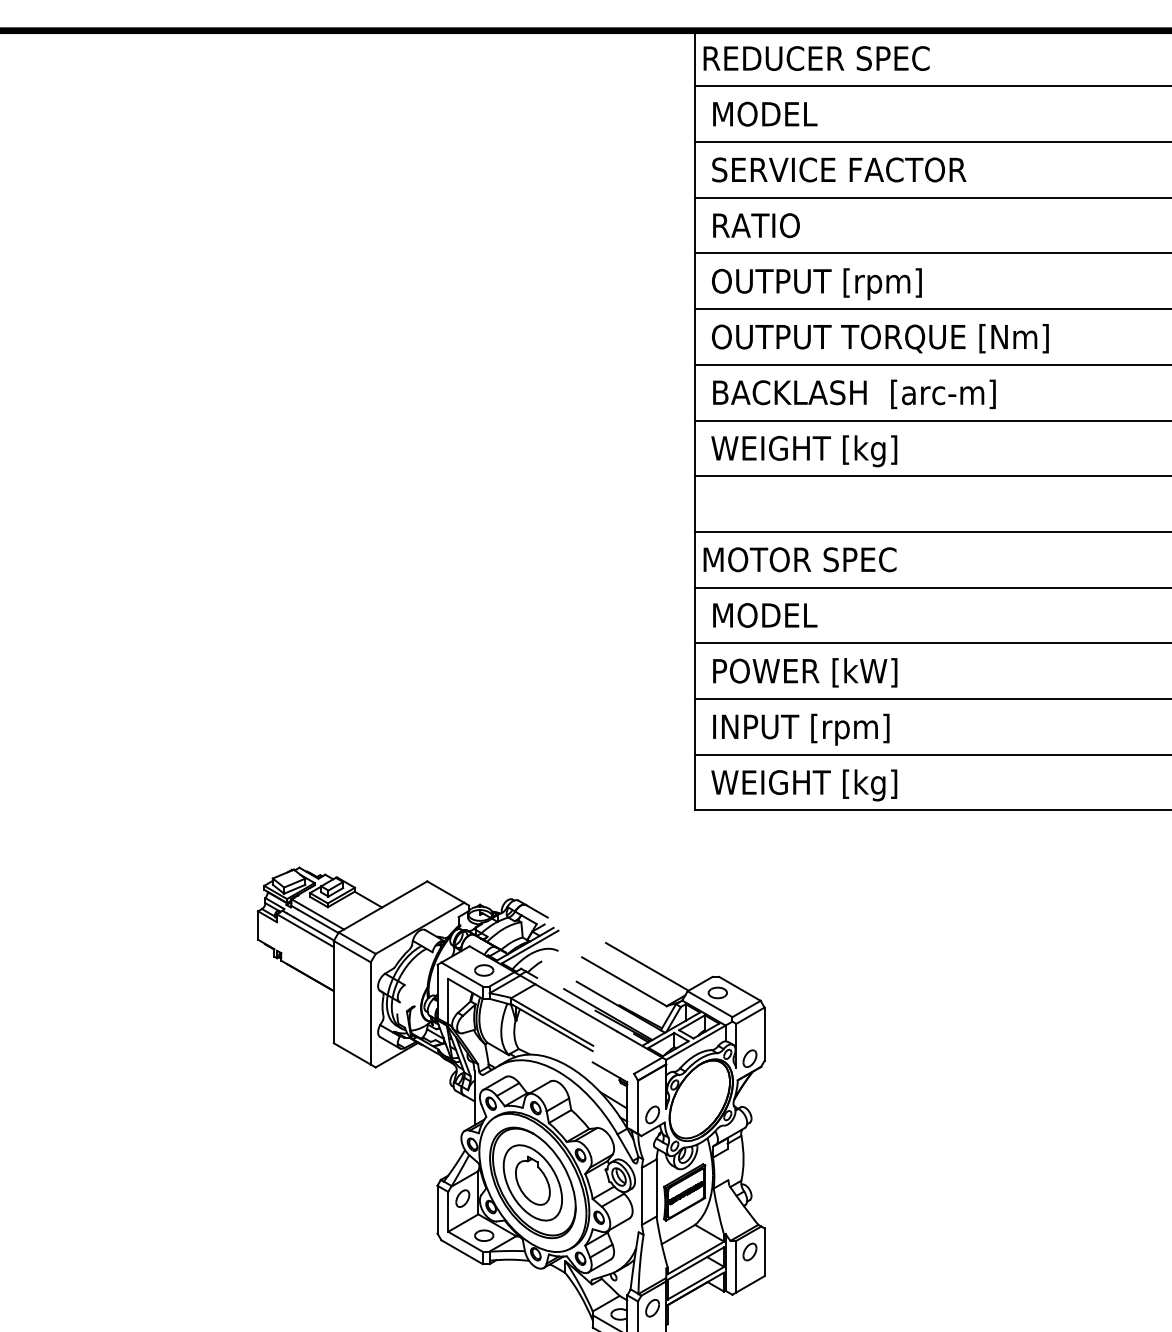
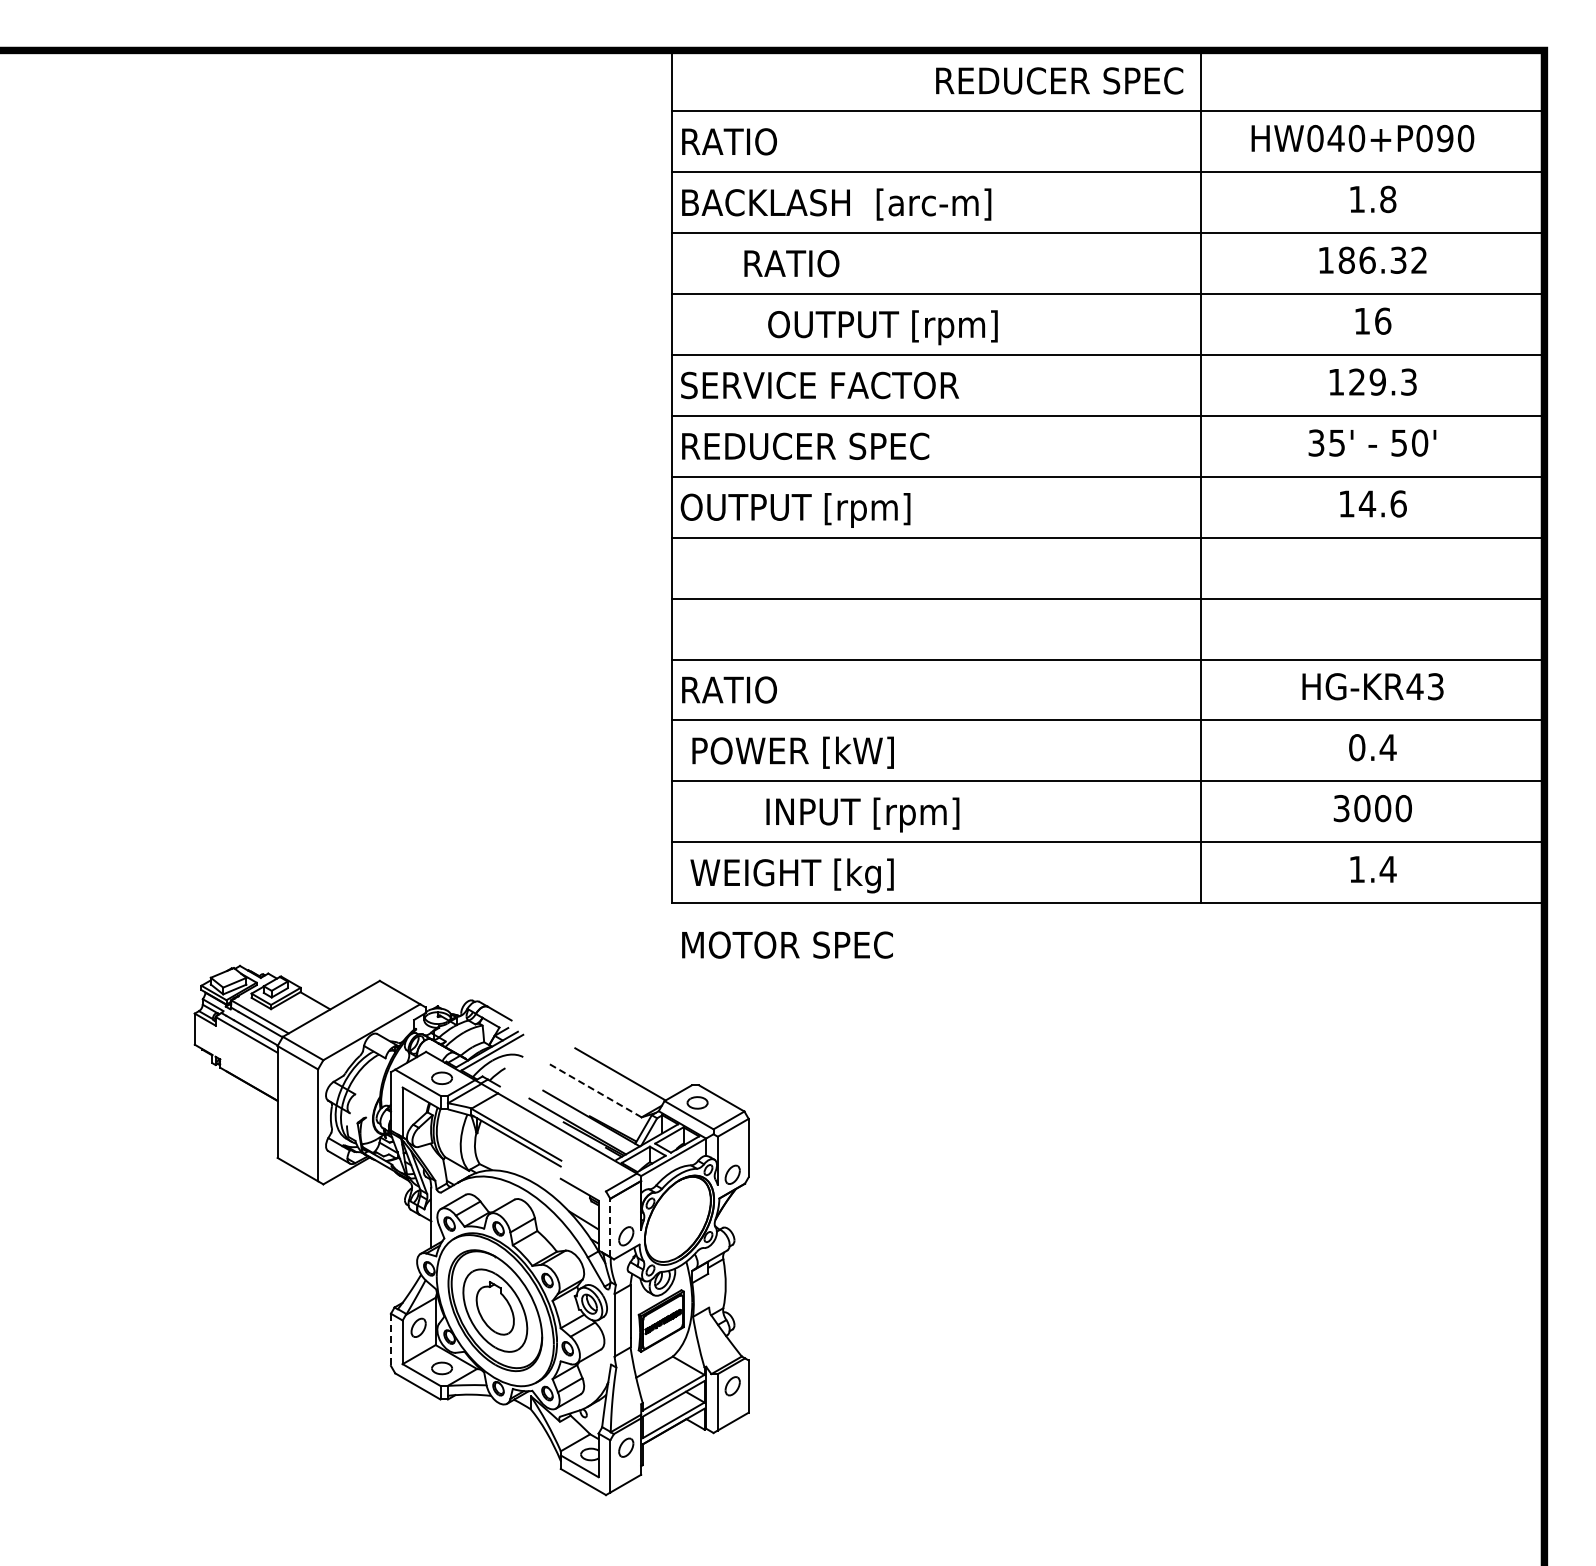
text: (816, 58) -> (1059, 80), moved
text: (760, 113) -> (744, 141), MODEL -> RATIO
text: (844, 171) -> (836, 204), SERVICE FACTOR -> BACKLASH  [arc-m]
text: (756, 225) -> (791, 263), moved
text: (816, 284) -> (882, 327), moved
text: (875, 338) -> (870, 387), OUTPUT TORQUE [Nm] -> SERVICE FACTOR
text: (849, 394) -> (841, 448), BACKLASH  [arc-m] -> REDUCER SPEC
text: (807, 451) -> (795, 510), WEIGHT [kg] -> OUTPUT [rpm]
text: (800, 559) -> (787, 944), moved
text: (760, 614) -> (744, 689), MODEL -> RATIO
text: (800, 729) -> (862, 814), moved
line: (623, 981) -> (594, 1090), solid -> dashed
line: (638, 1106) -> (610, 1227), solid -> dashed
line: (437, 1210) -> (390, 1340), solid -> dashed

